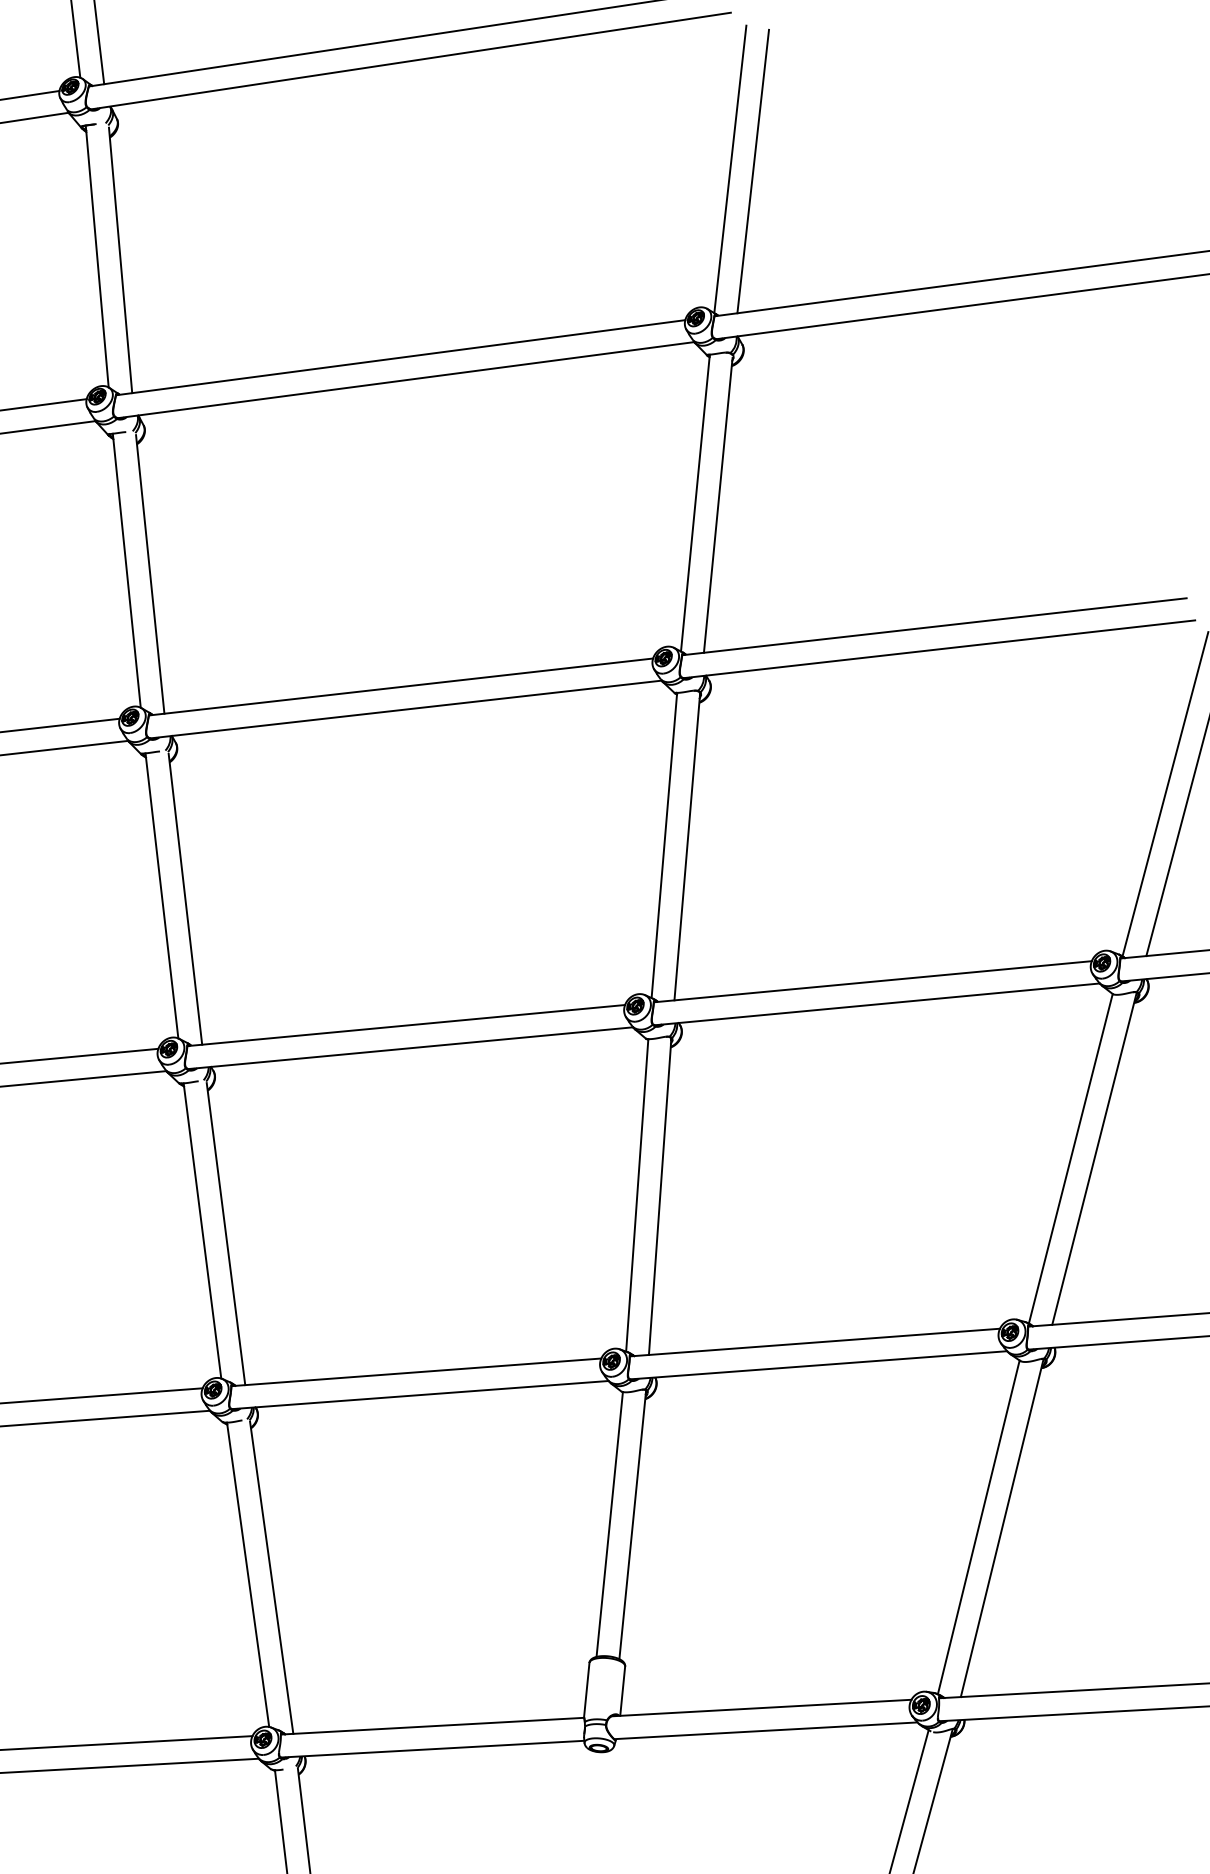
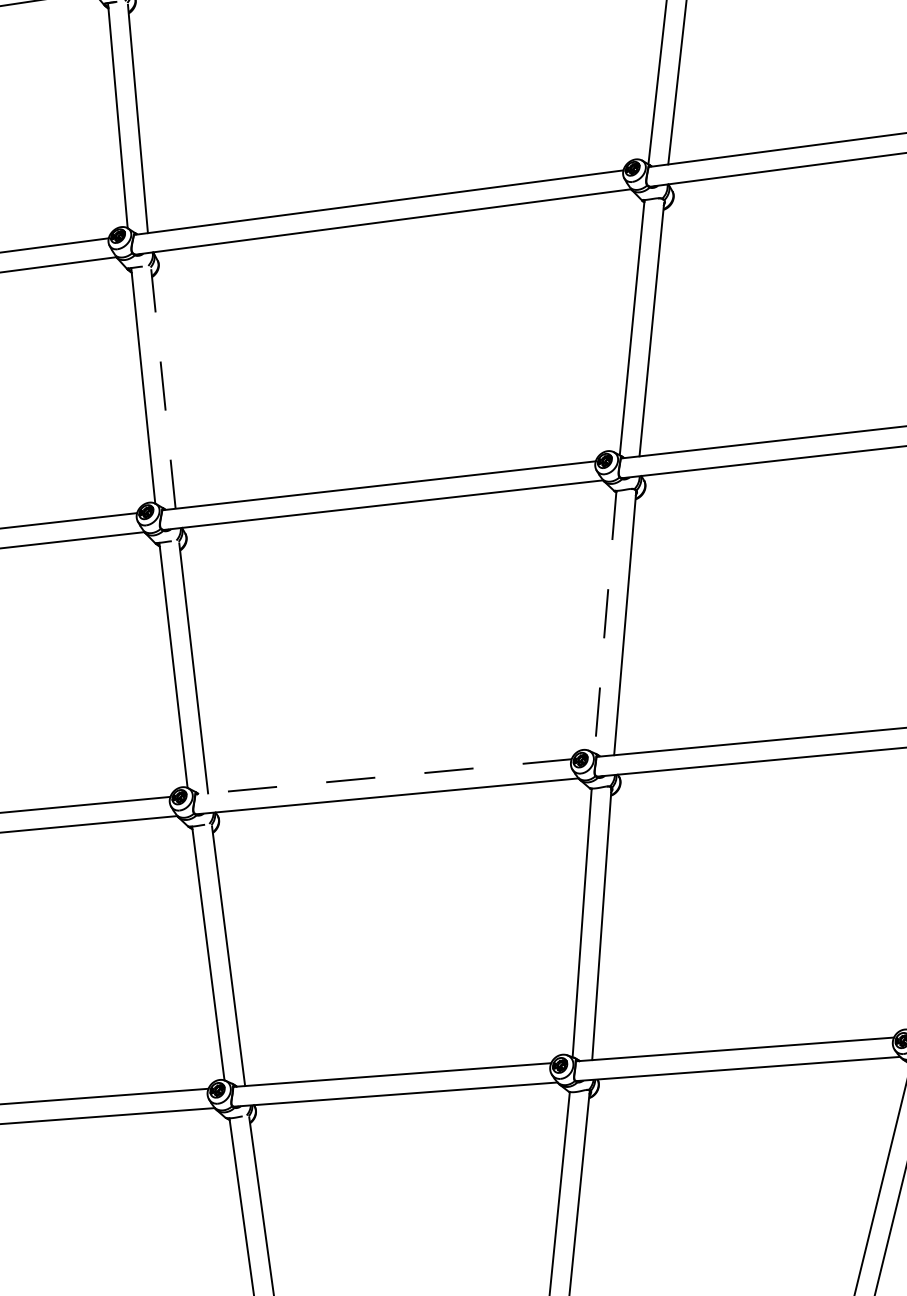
line: (150, 573) -> (163, 388), solid -> dashed
line: (664, 845) -> (605, 622), solid -> dashed
line: (406, 1025) -> (383, 776), solid -> dashed

